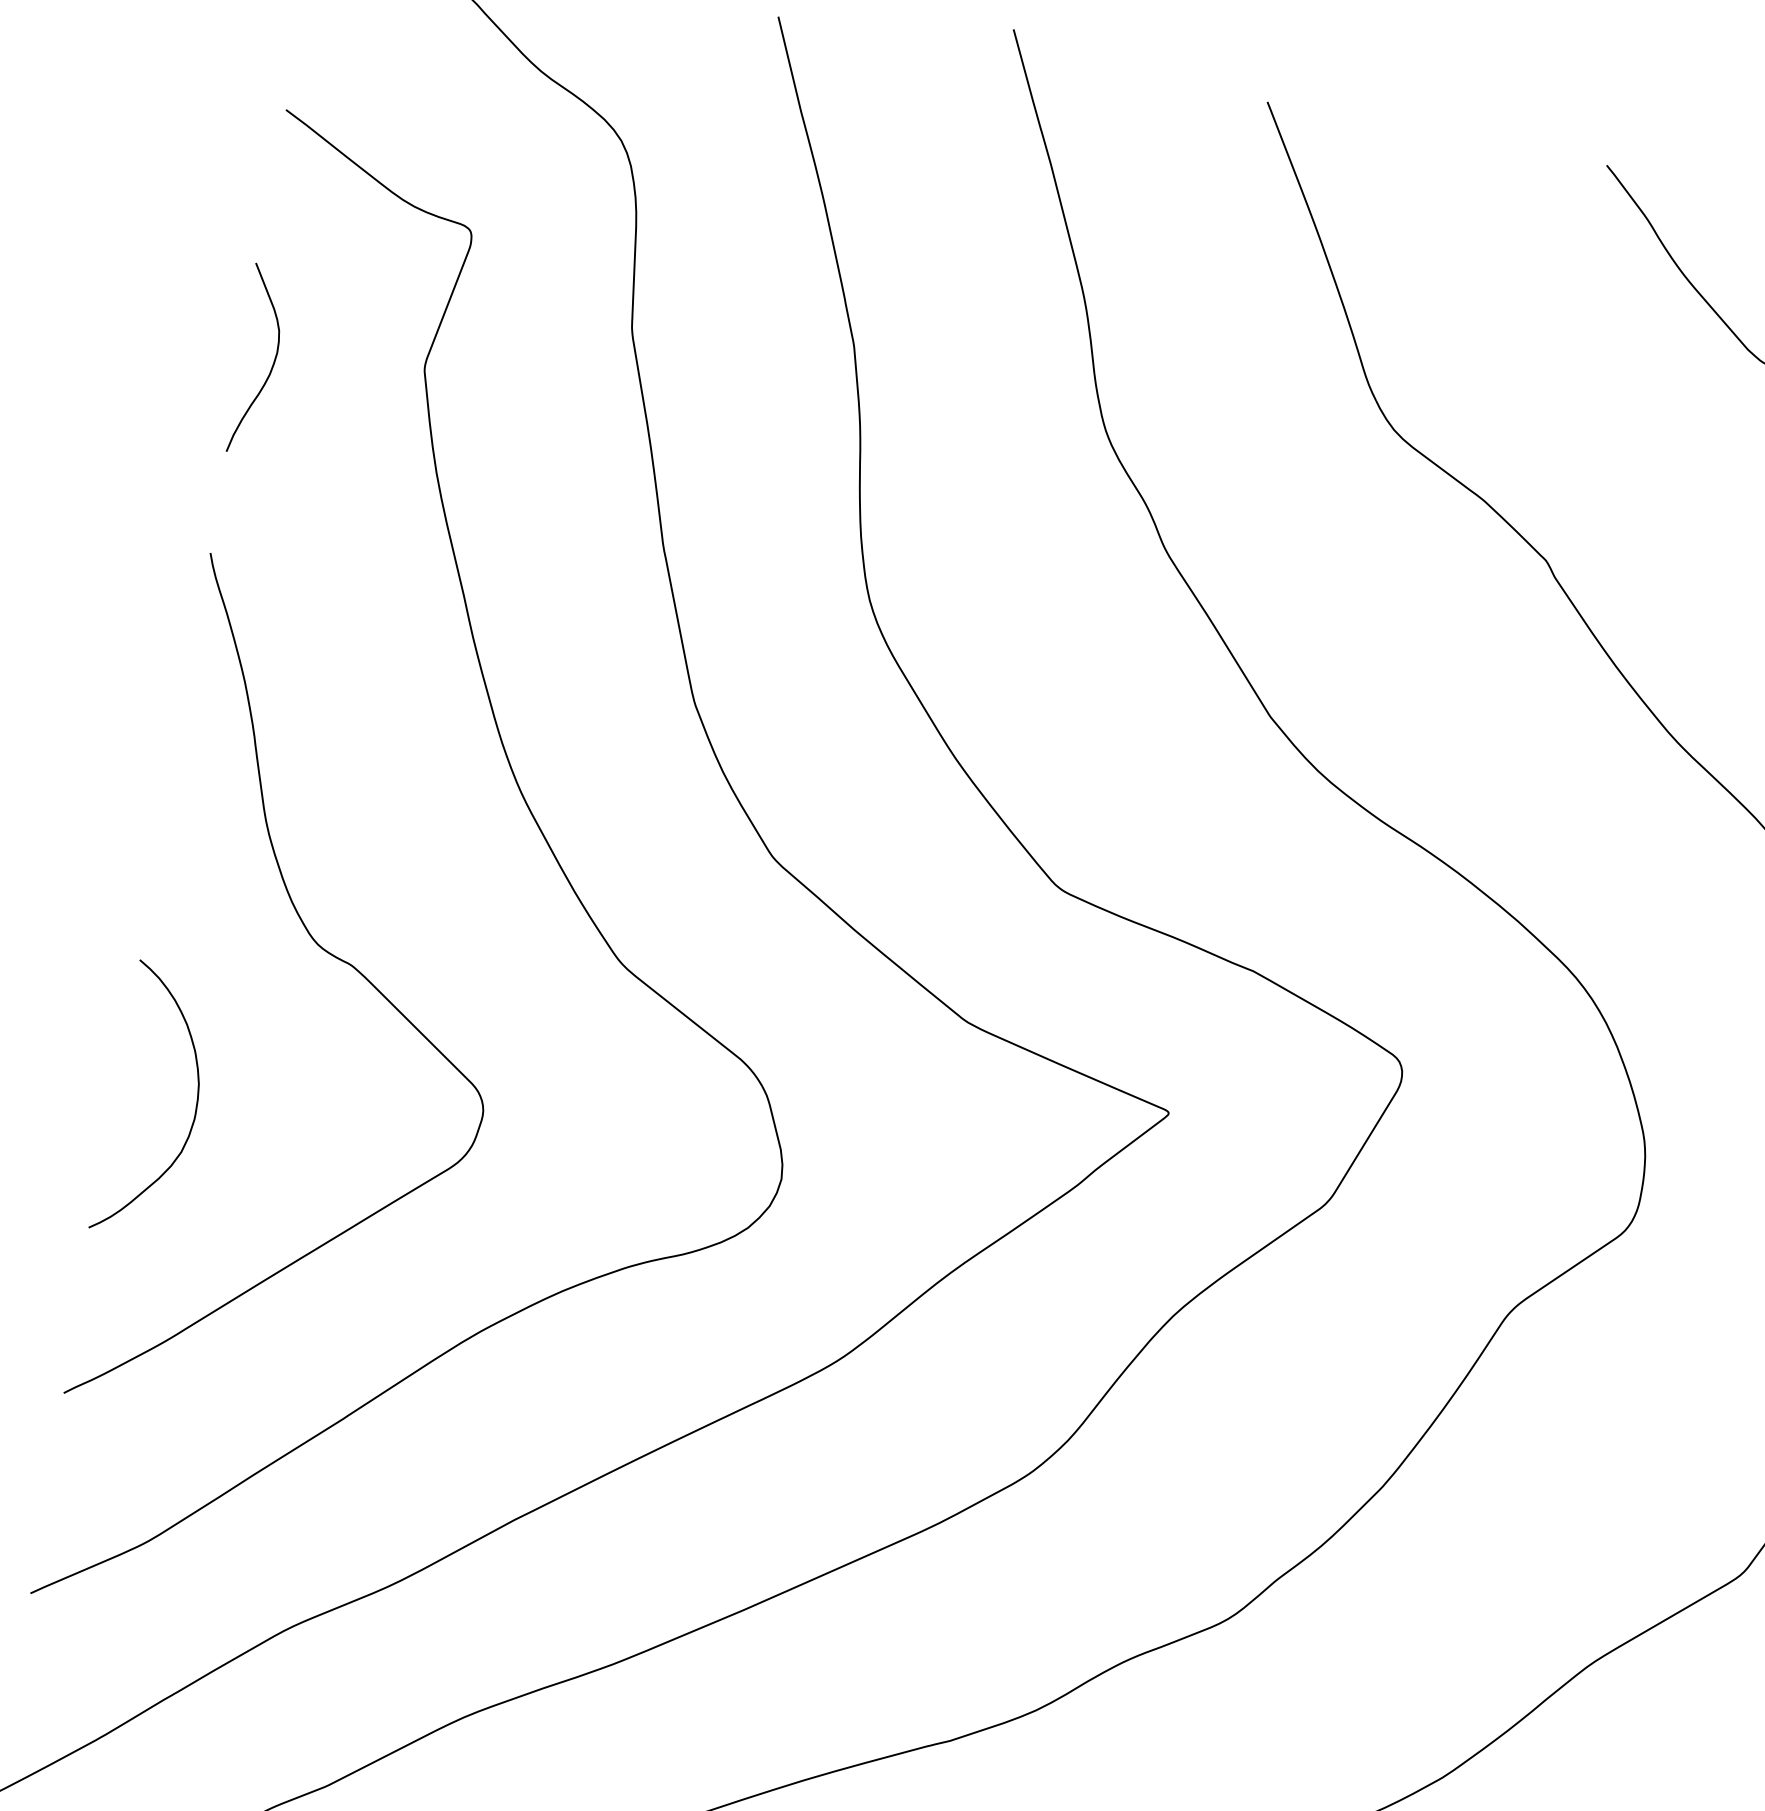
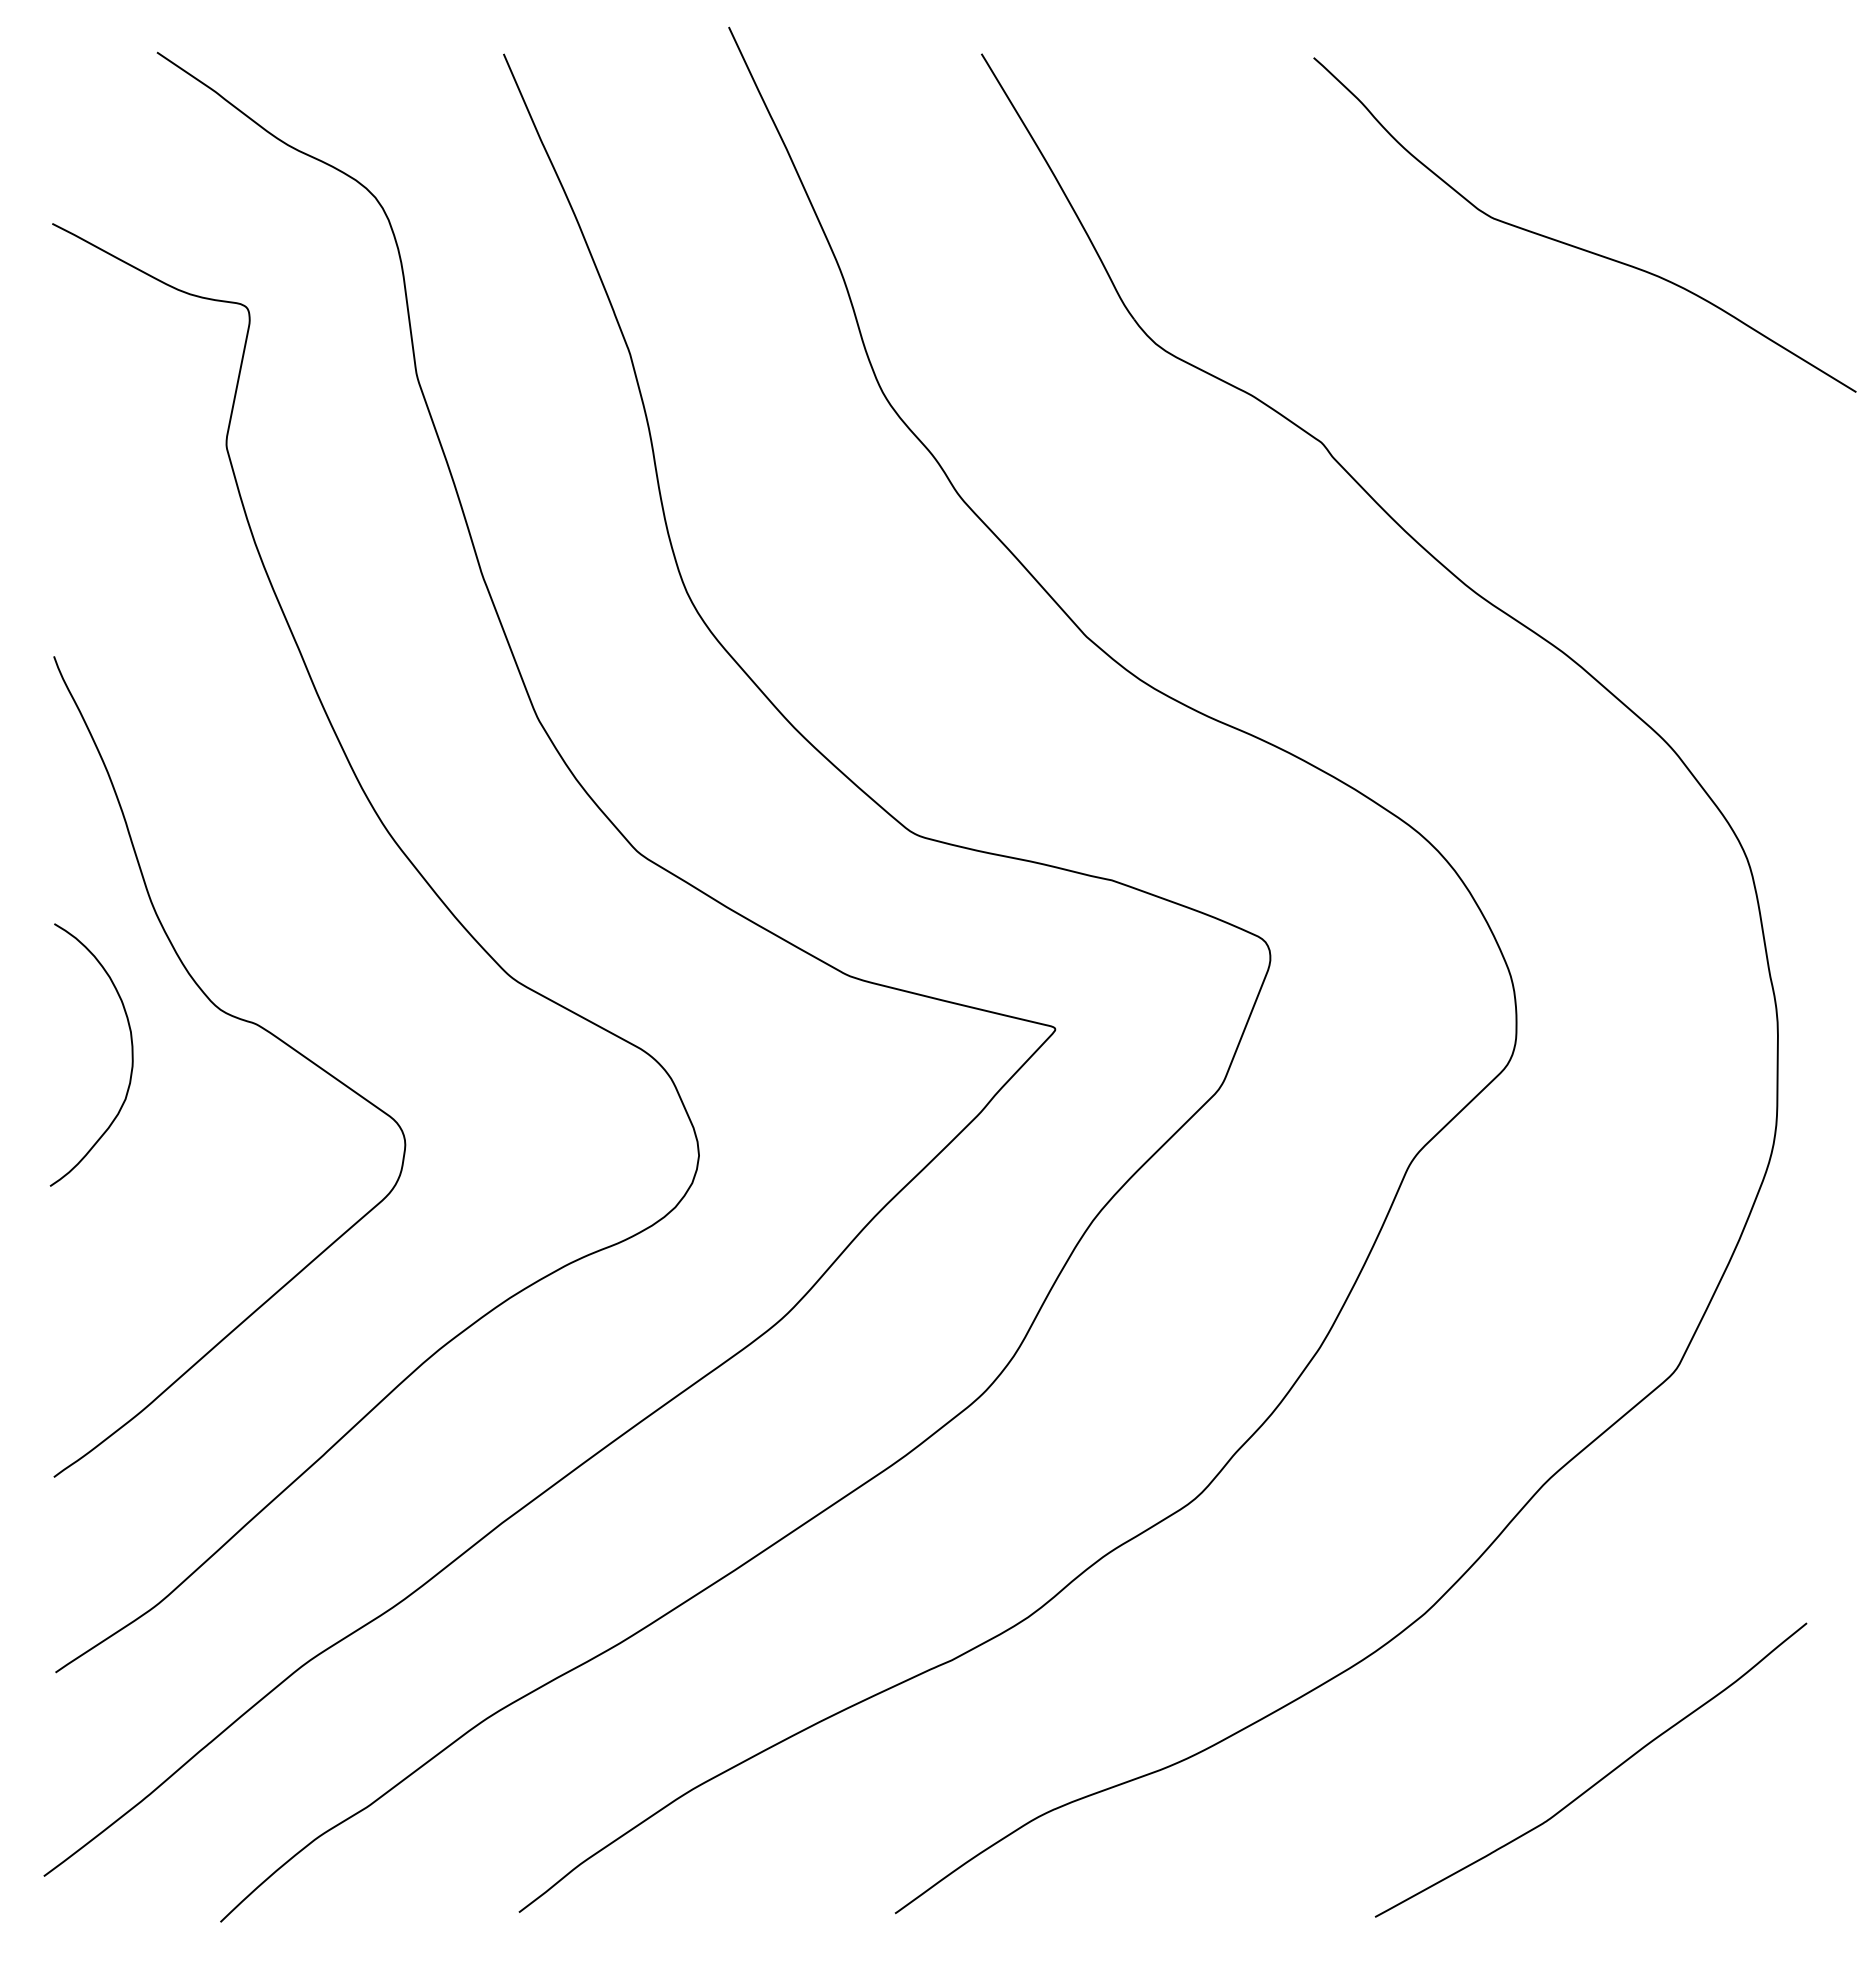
curve: (272, 363) -> (81, 466), removed
curve: (195, 1107) -> (131, 1054), moved

